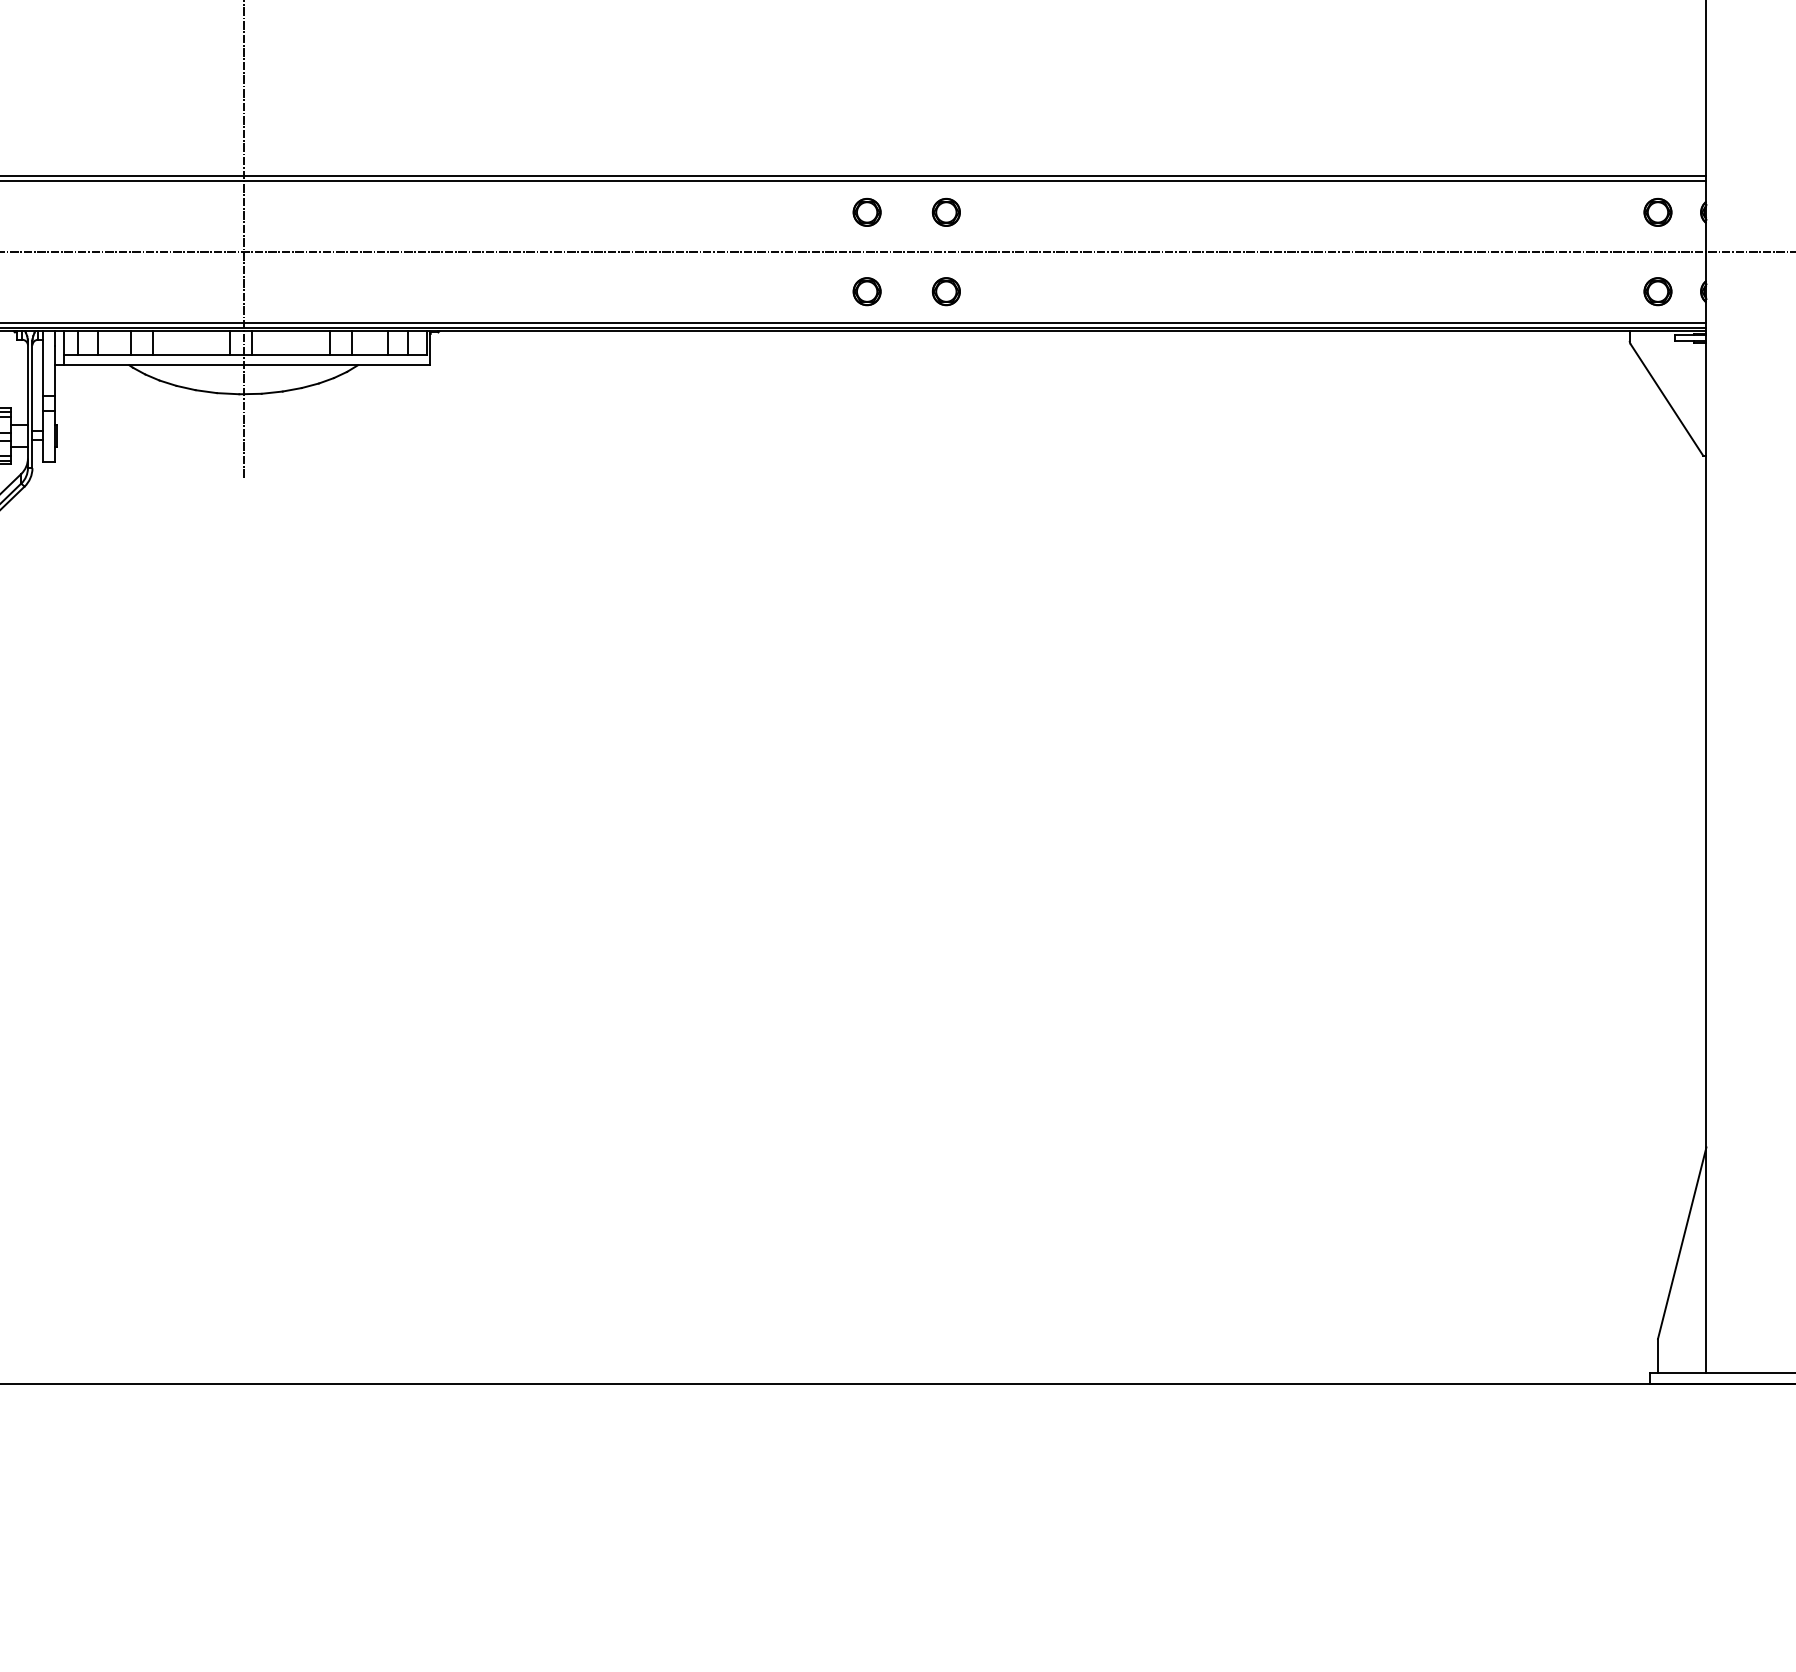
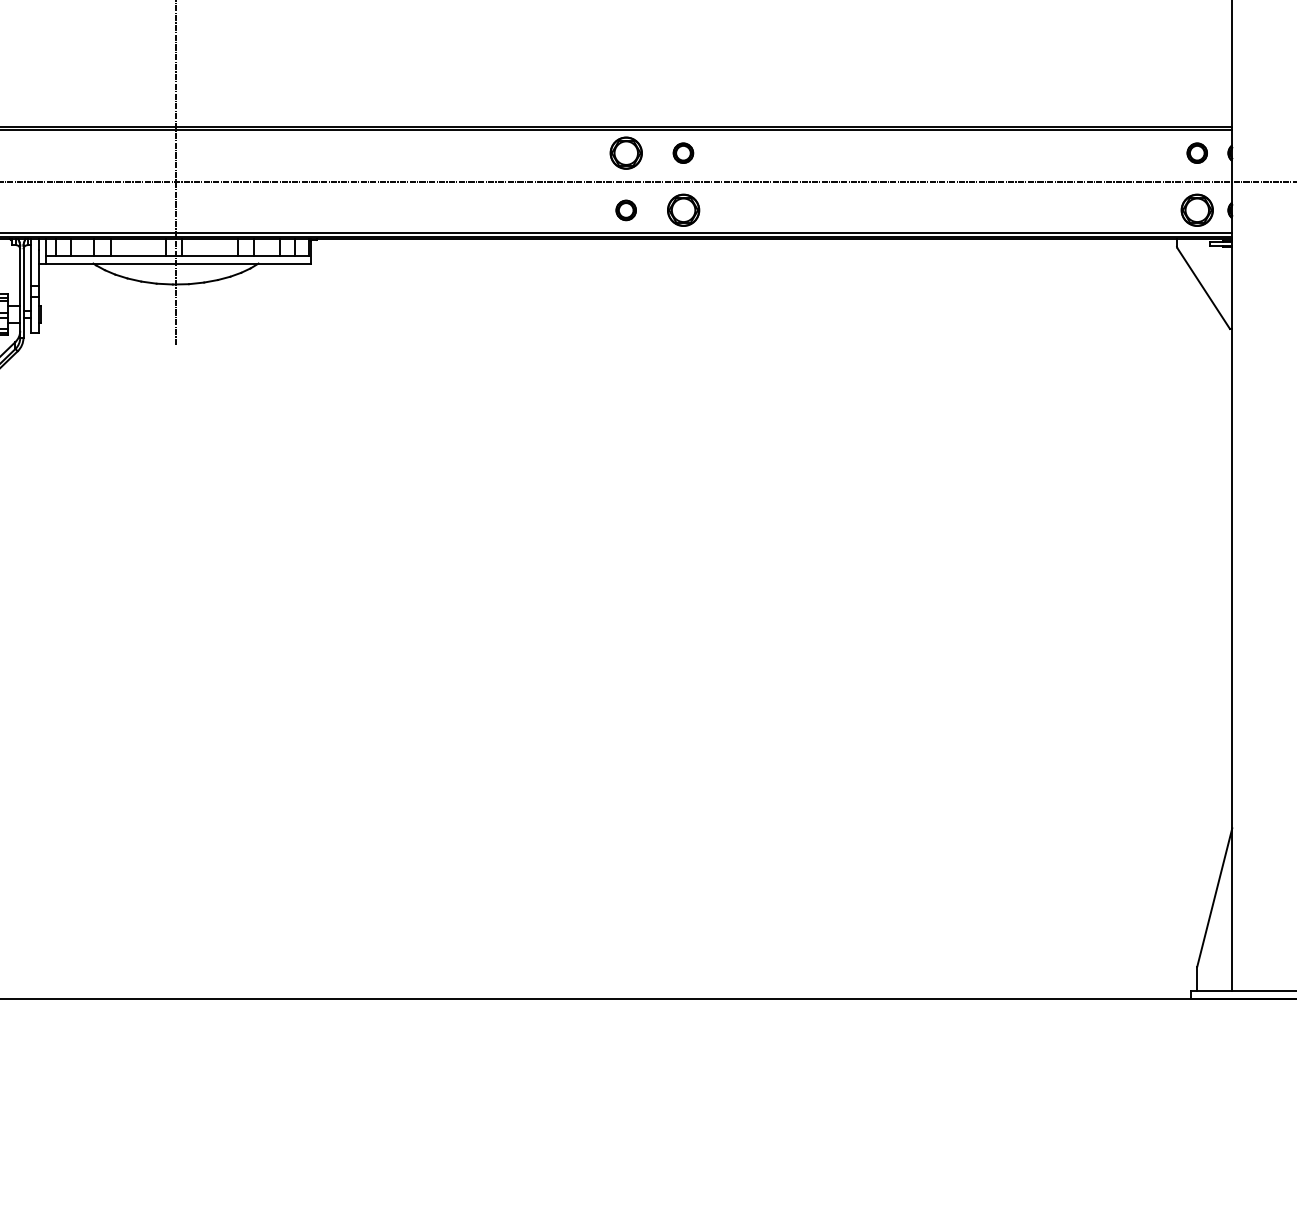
part: (866, 212) -> (625, 153), size x1.6
part: (945, 291) -> (682, 210), size x1.6
part: (1657, 291) -> (1196, 210), size x1.6

